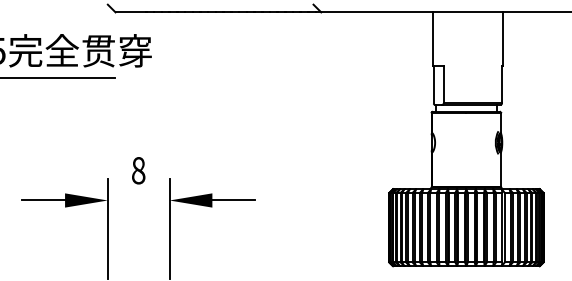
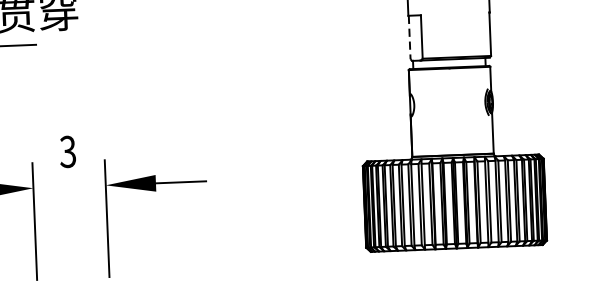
line: (433, 84) -> (409, 36), solid -> dashed
text: (138, 170) -> (67, 151), 8 -> 3

